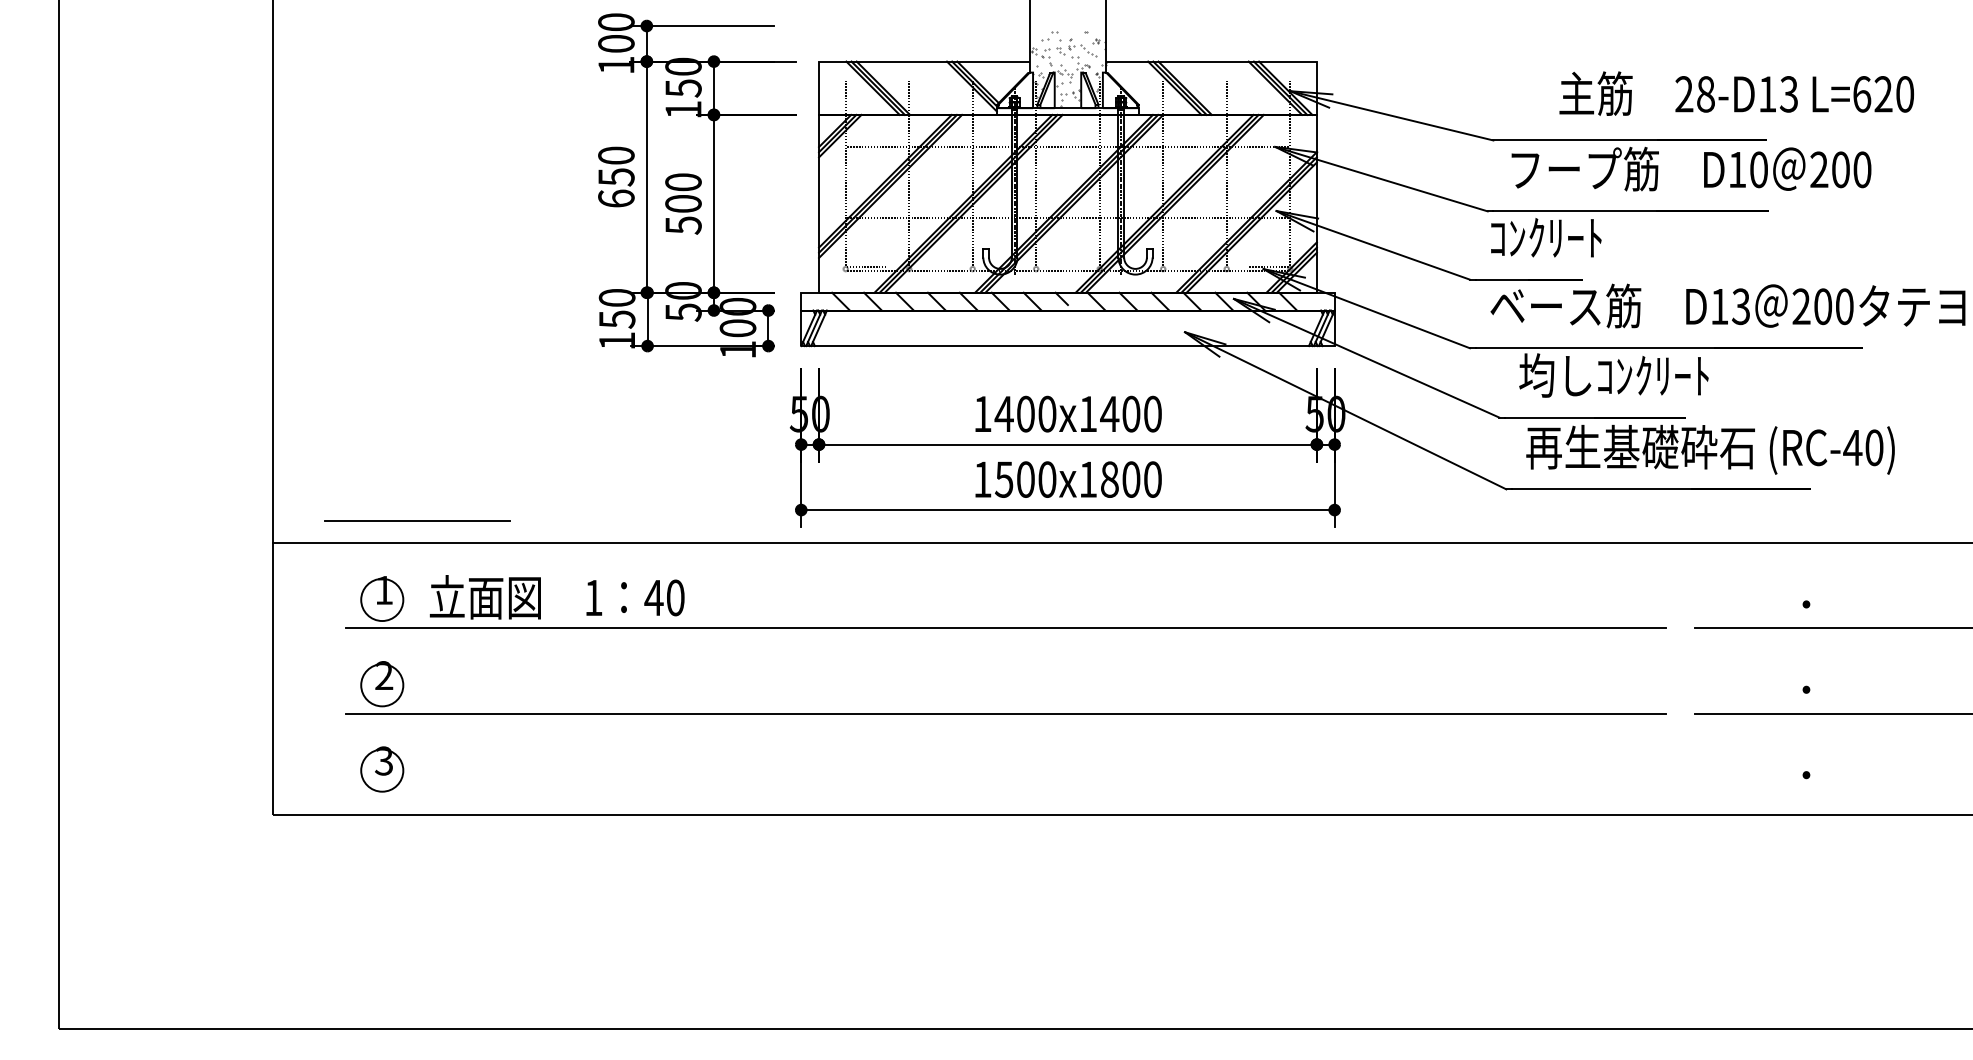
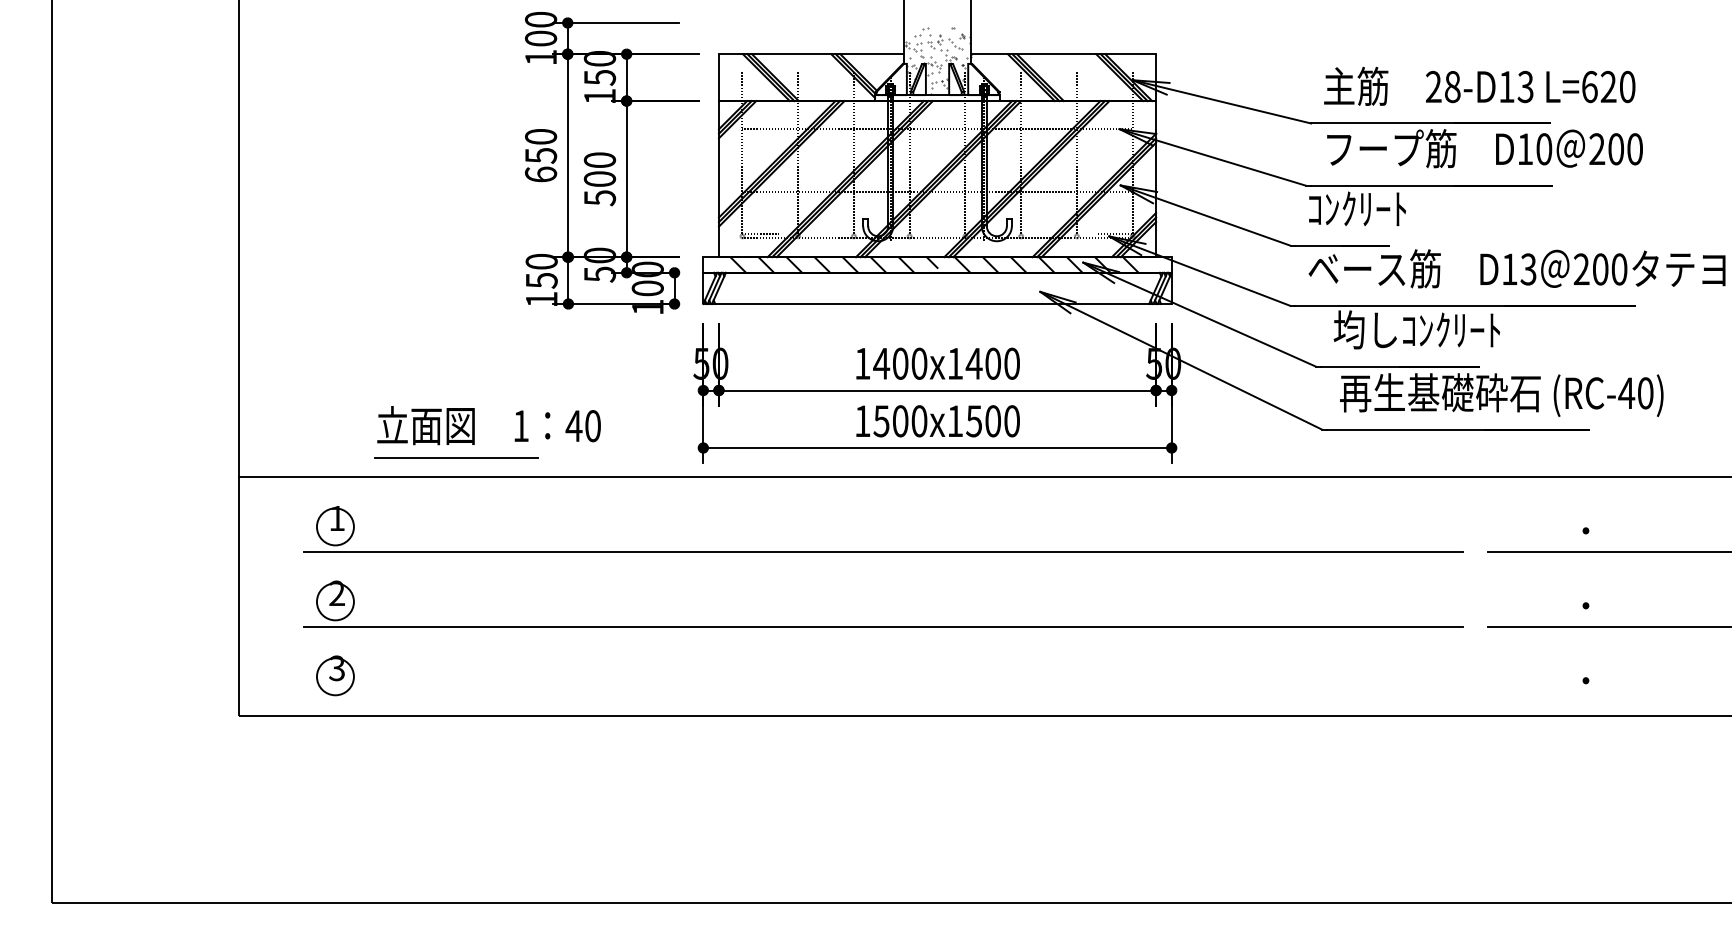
text: (1736, 92) -> (1479, 85), moved
text: (1110, 479) -> (974, 421), 1500x1800 -> 1500x1500
line: (417, 520) -> (456, 457), moved
text: (556, 597) -> (488, 425), moved

